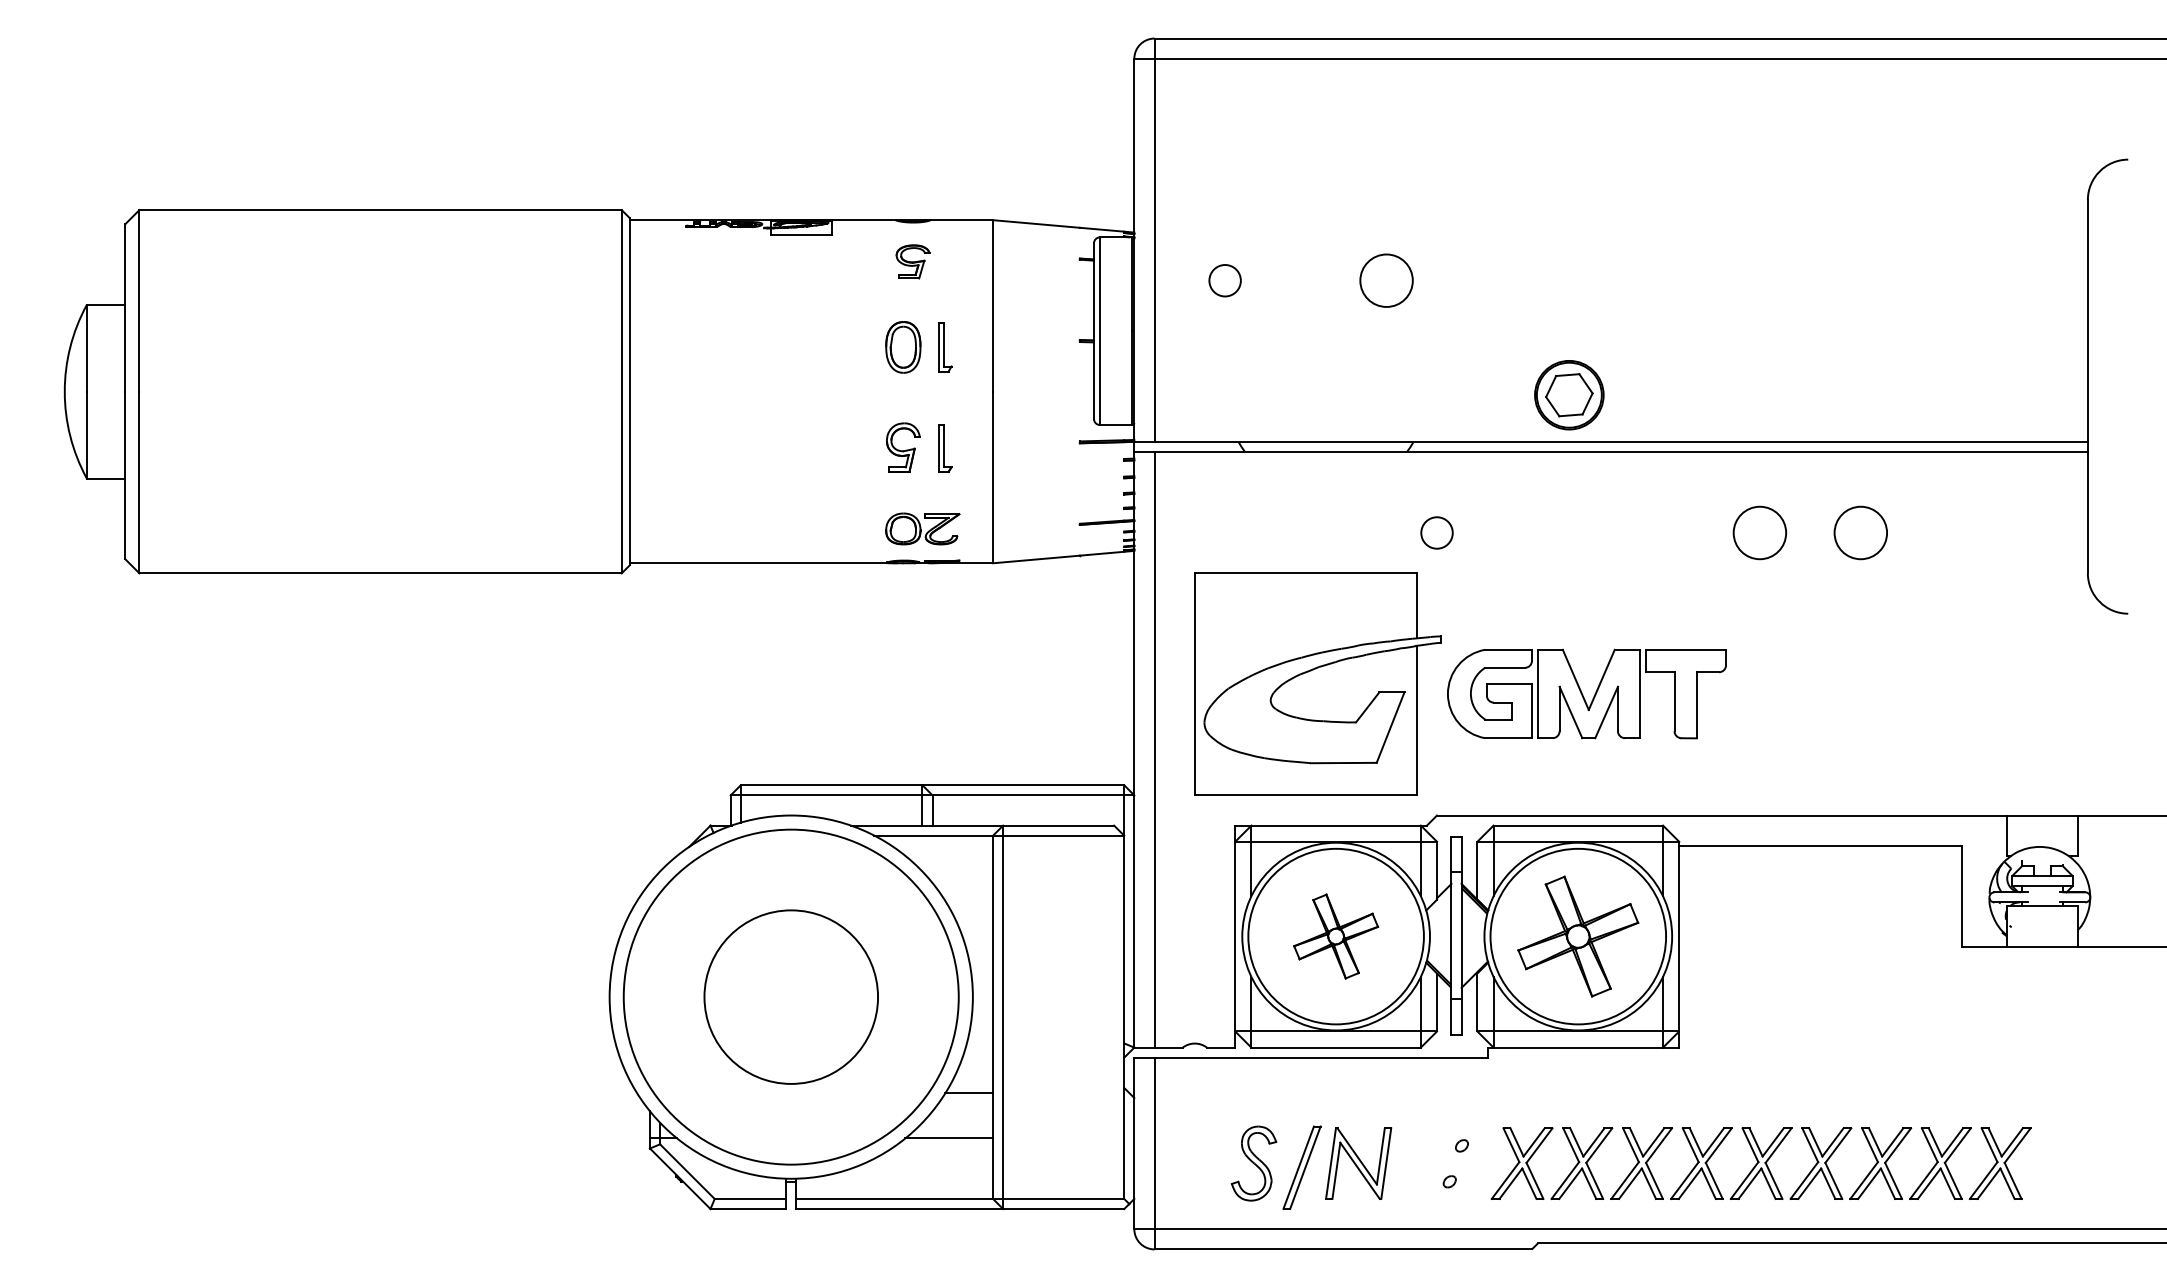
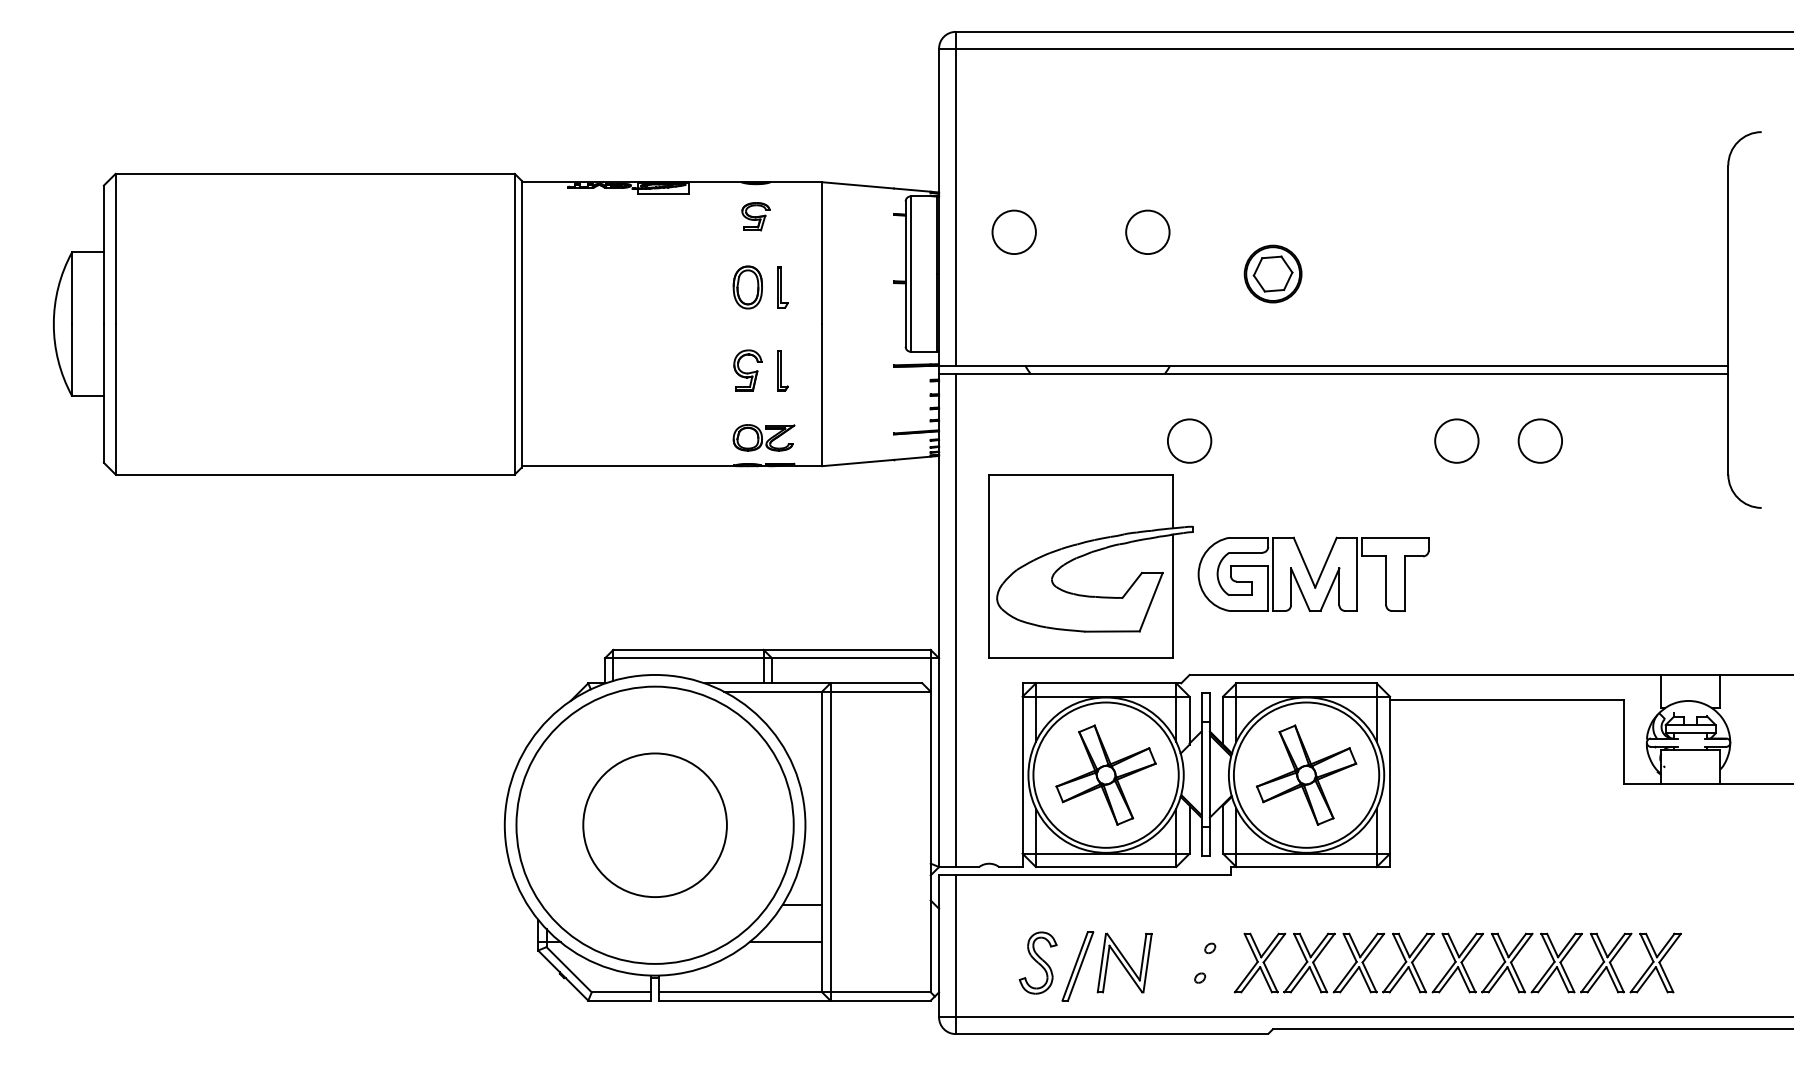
circle: (1224, 280) -> (1013, 232), size x1.67
part: (1568, 394) -> (1272, 273), moved
circle: (1436, 532) -> (1189, 440), size x1.67
part: (1335, 935) -> (1105, 774), size x1.43

